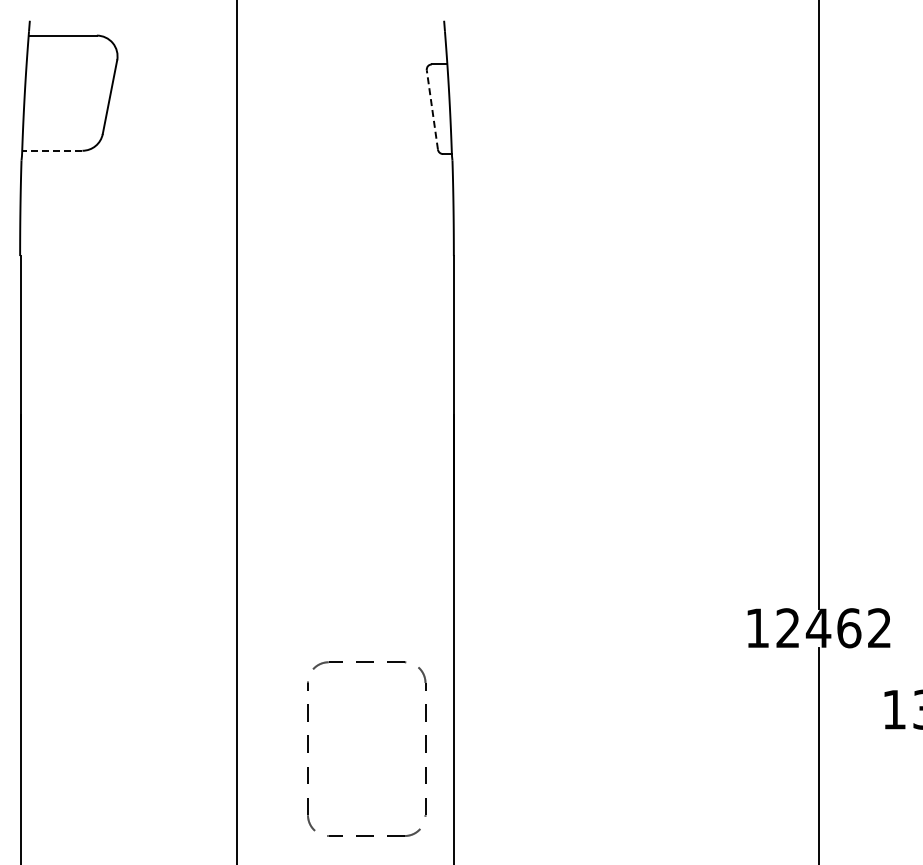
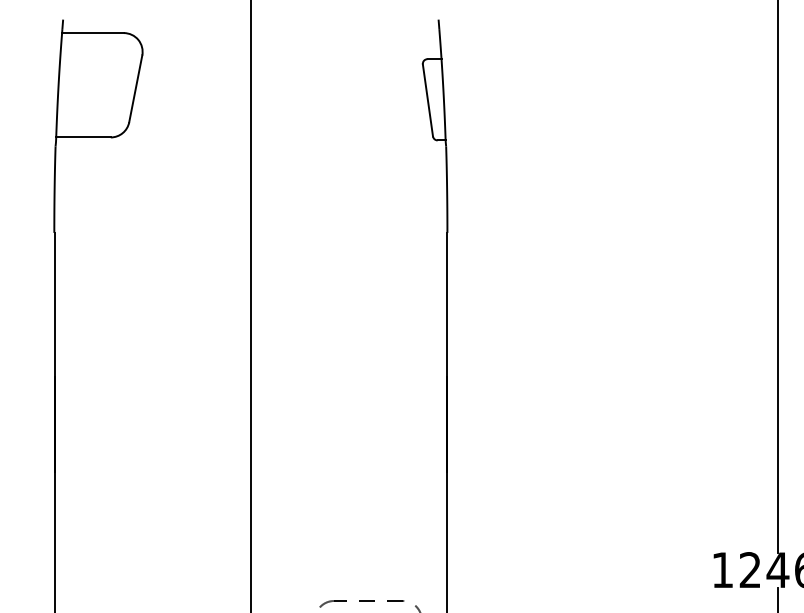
line: (432, 109) -> (428, 100), dashed -> solid
line: (51, 150) -> (82, 137), dashed -> solid

